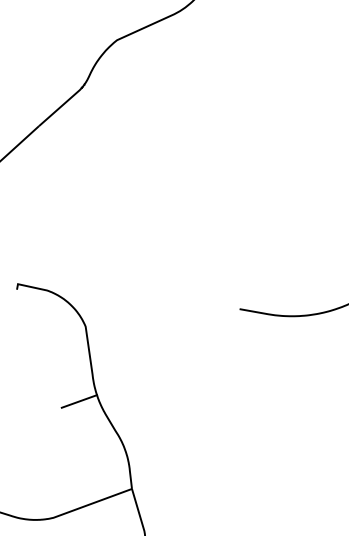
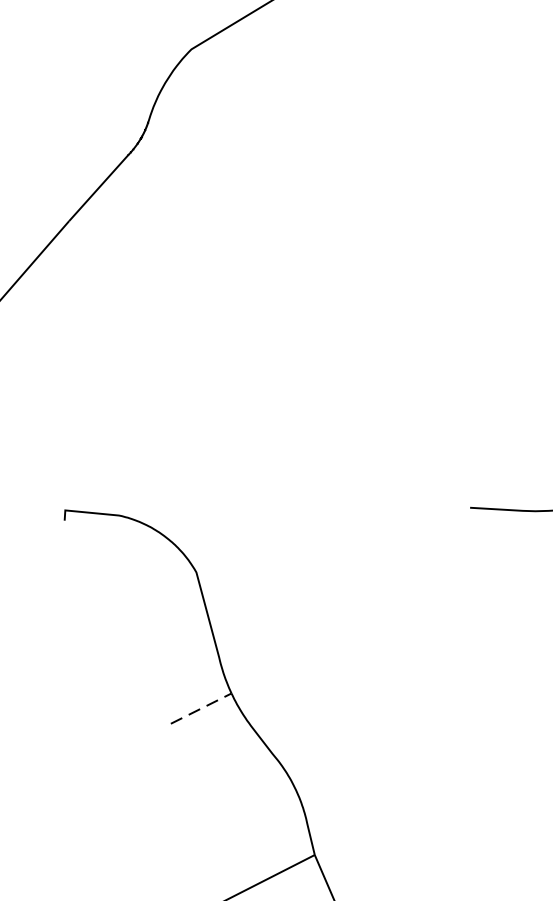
line: (79, 401) -> (201, 708), solid -> dashed

